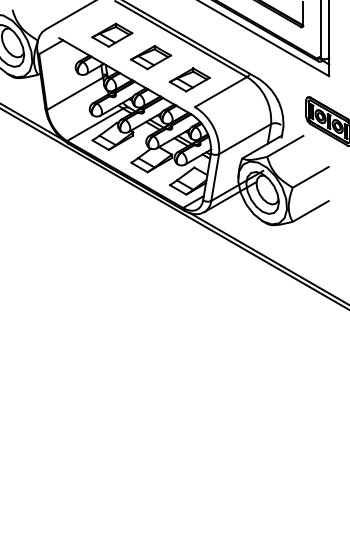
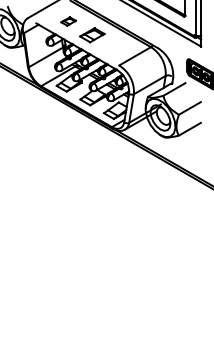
part: (111, 35) -> (68, 21), size x0.6
part: (188, 79) -> (115, 48), removed

